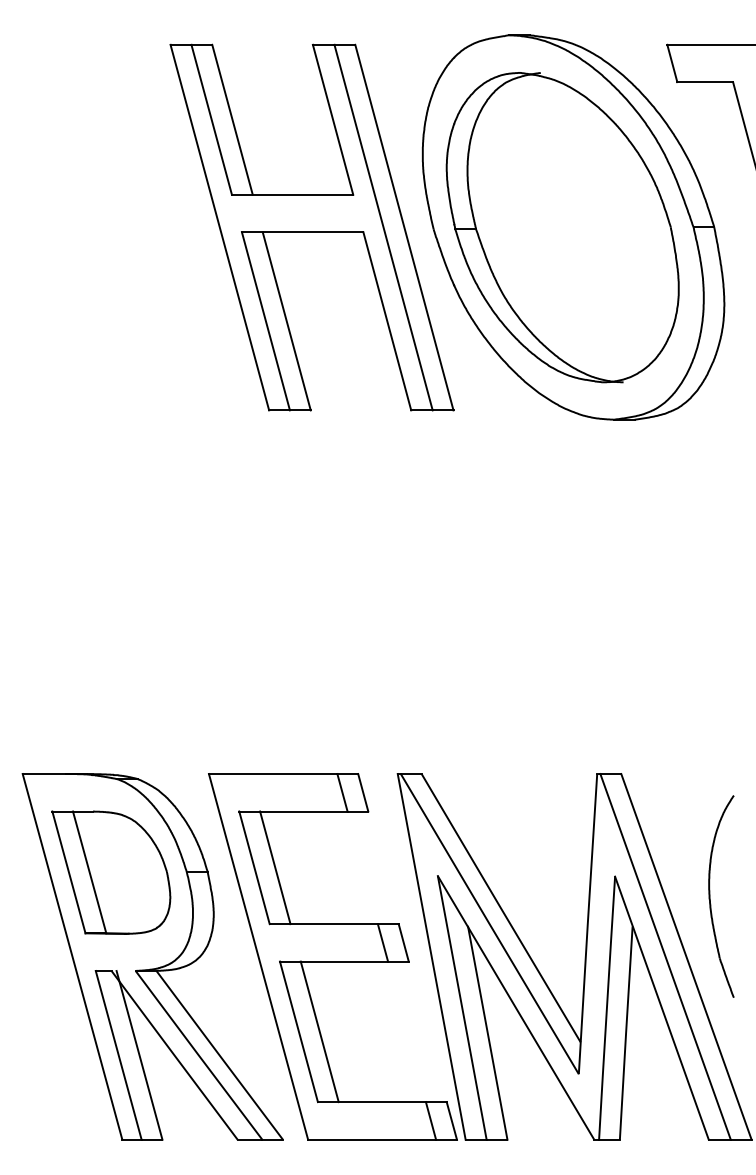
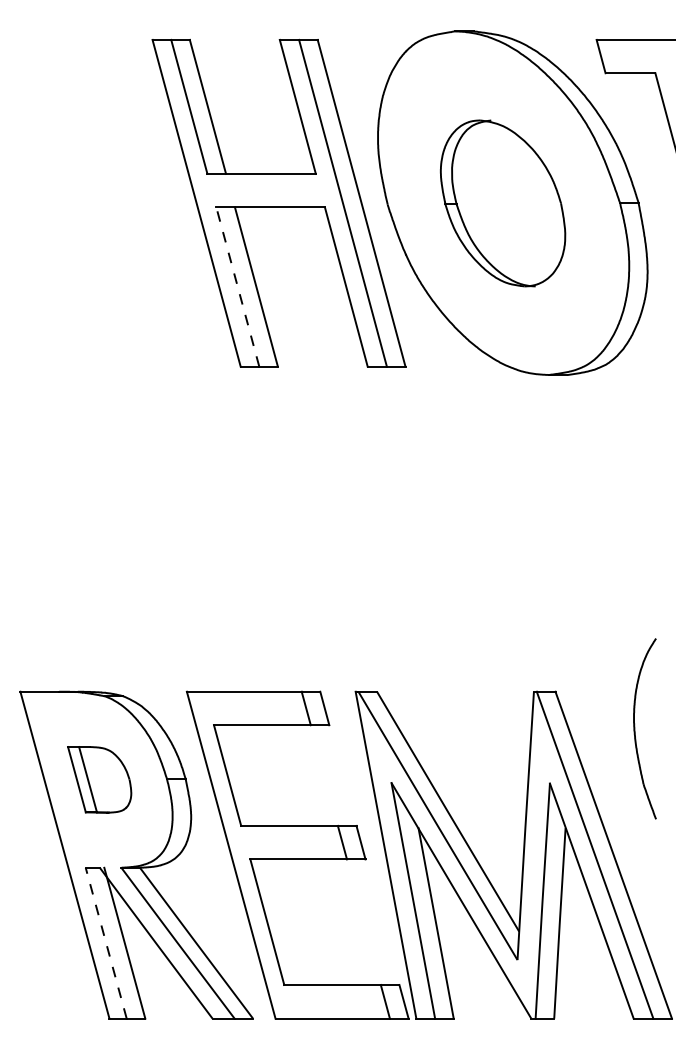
part: (562, 227) -> (502, 203), size x0.6
line: (265, 320) -> (237, 286), solid -> dashed
line: (275, 867) -> (246, 775), removed
part: (111, 872) -> (99, 779), size x0.6
part: (710, 896) -> (635, 728), moved
line: (319, 1031) -> (285, 921), removed
line: (118, 1054) -> (106, 942), solid -> dashed

